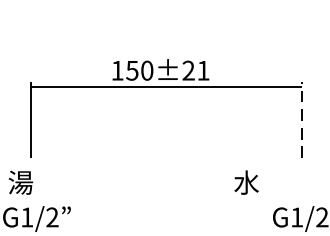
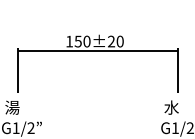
text: (202, 70) -> (119, 41), 150±21 -> 150±20
line: (302, 119) -> (178, 70), dashed -> solid
text: (246, 182) -> (171, 107), moved

